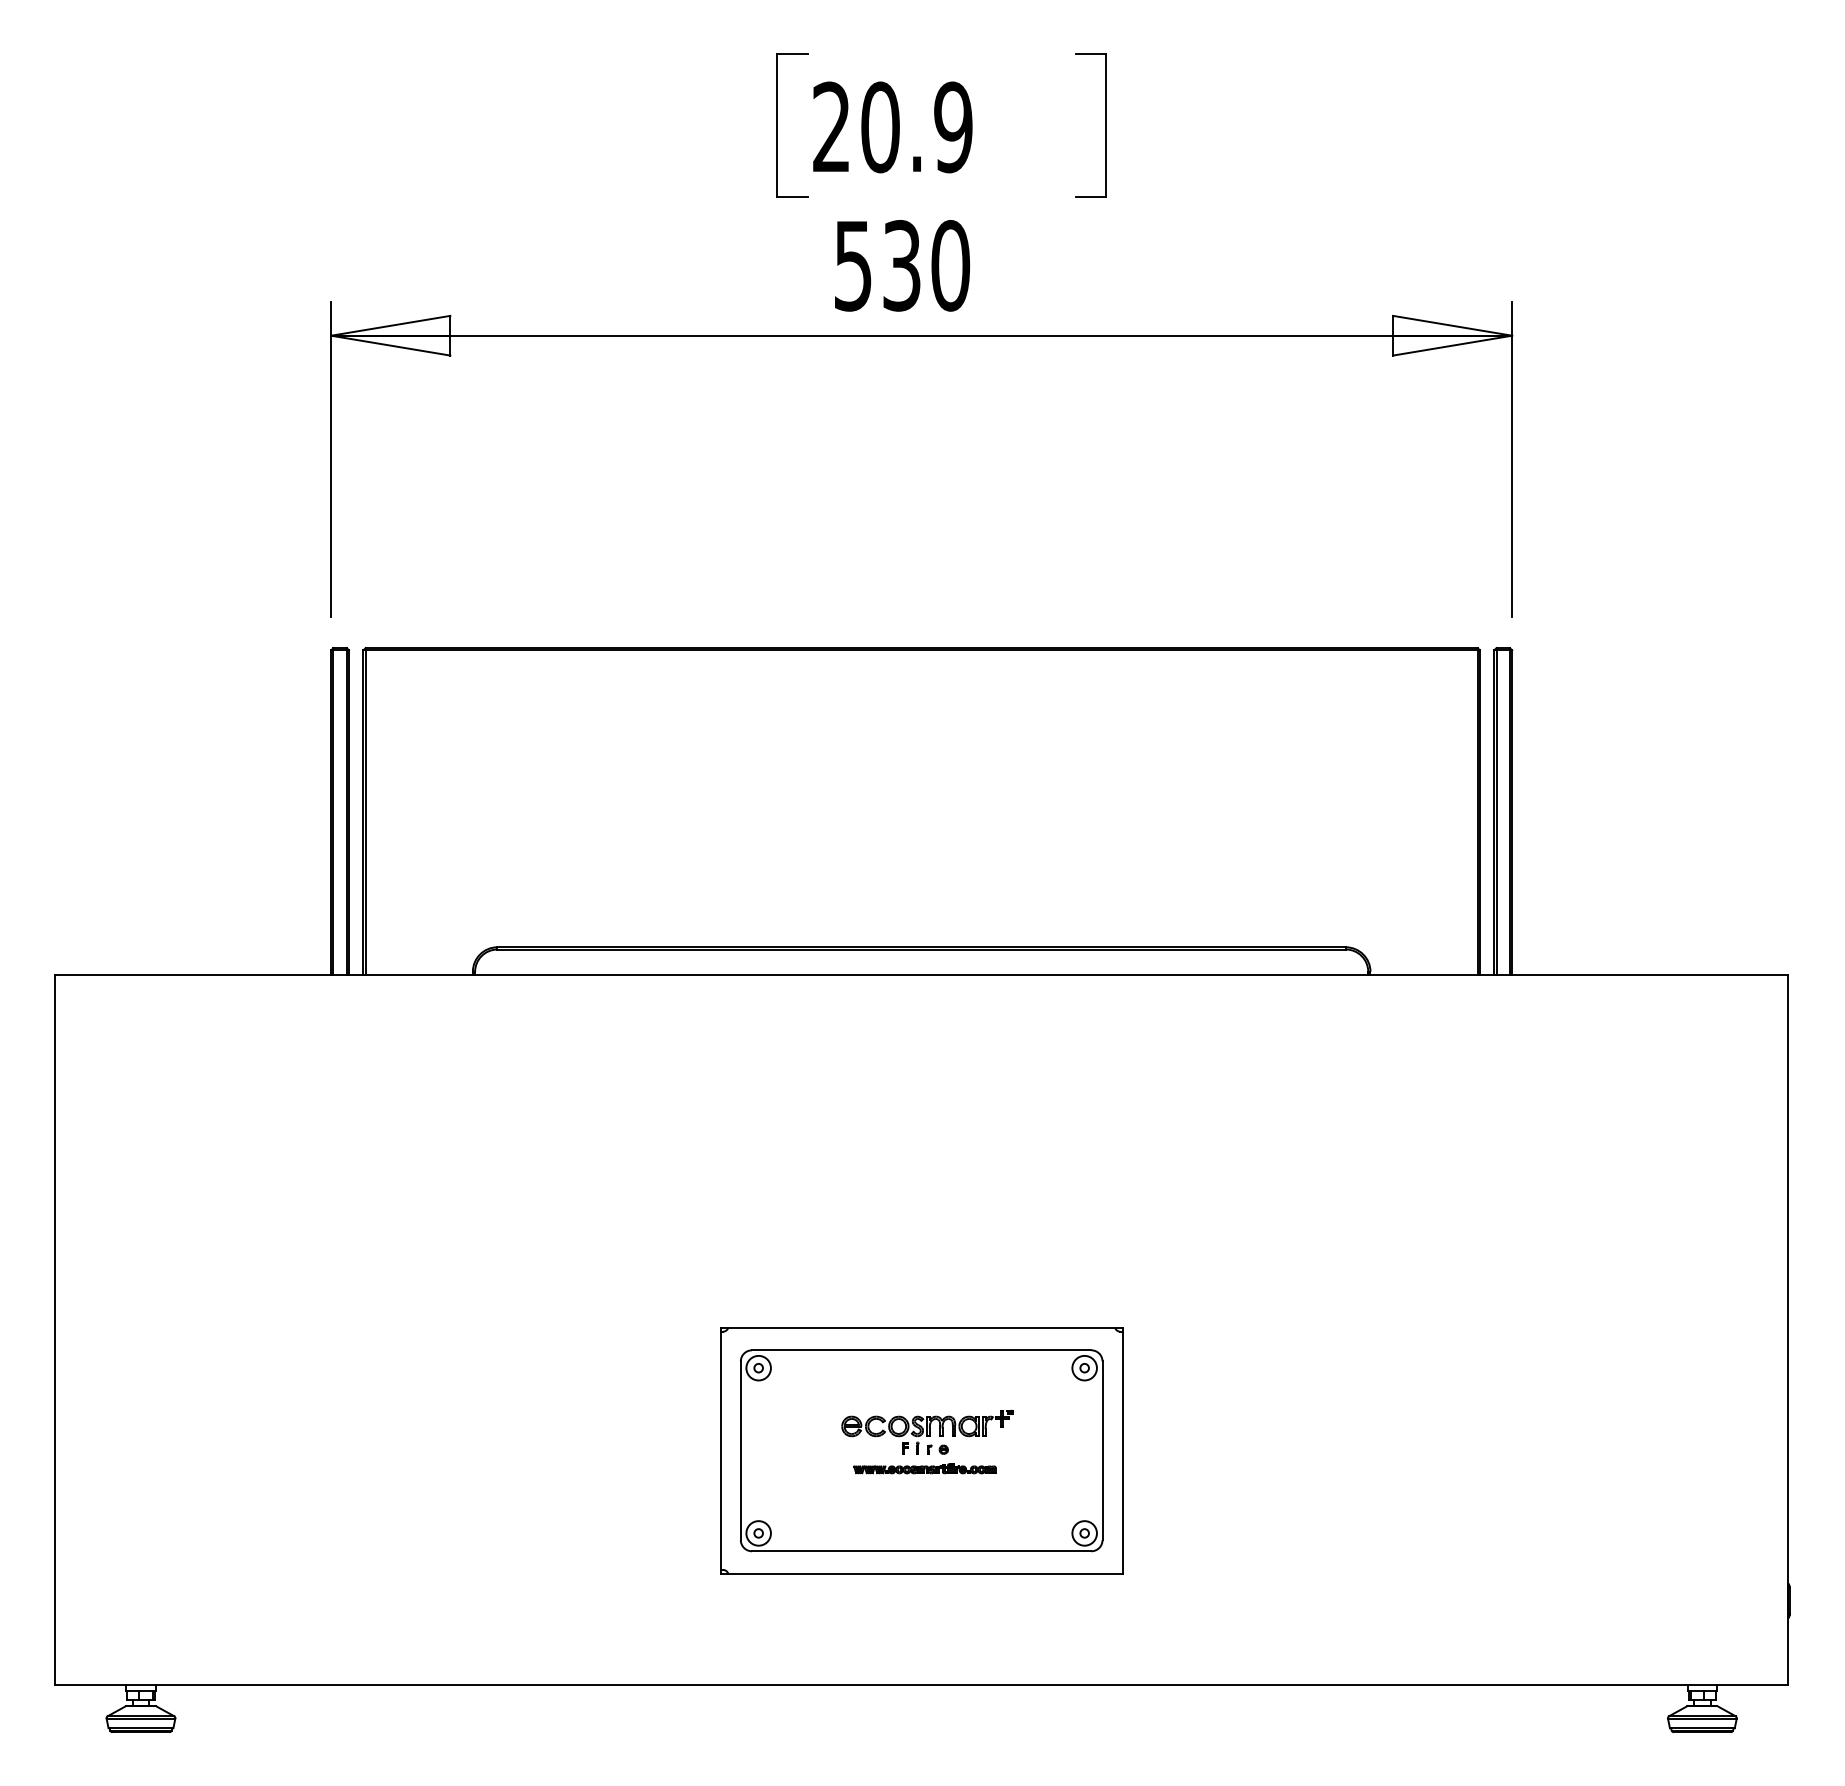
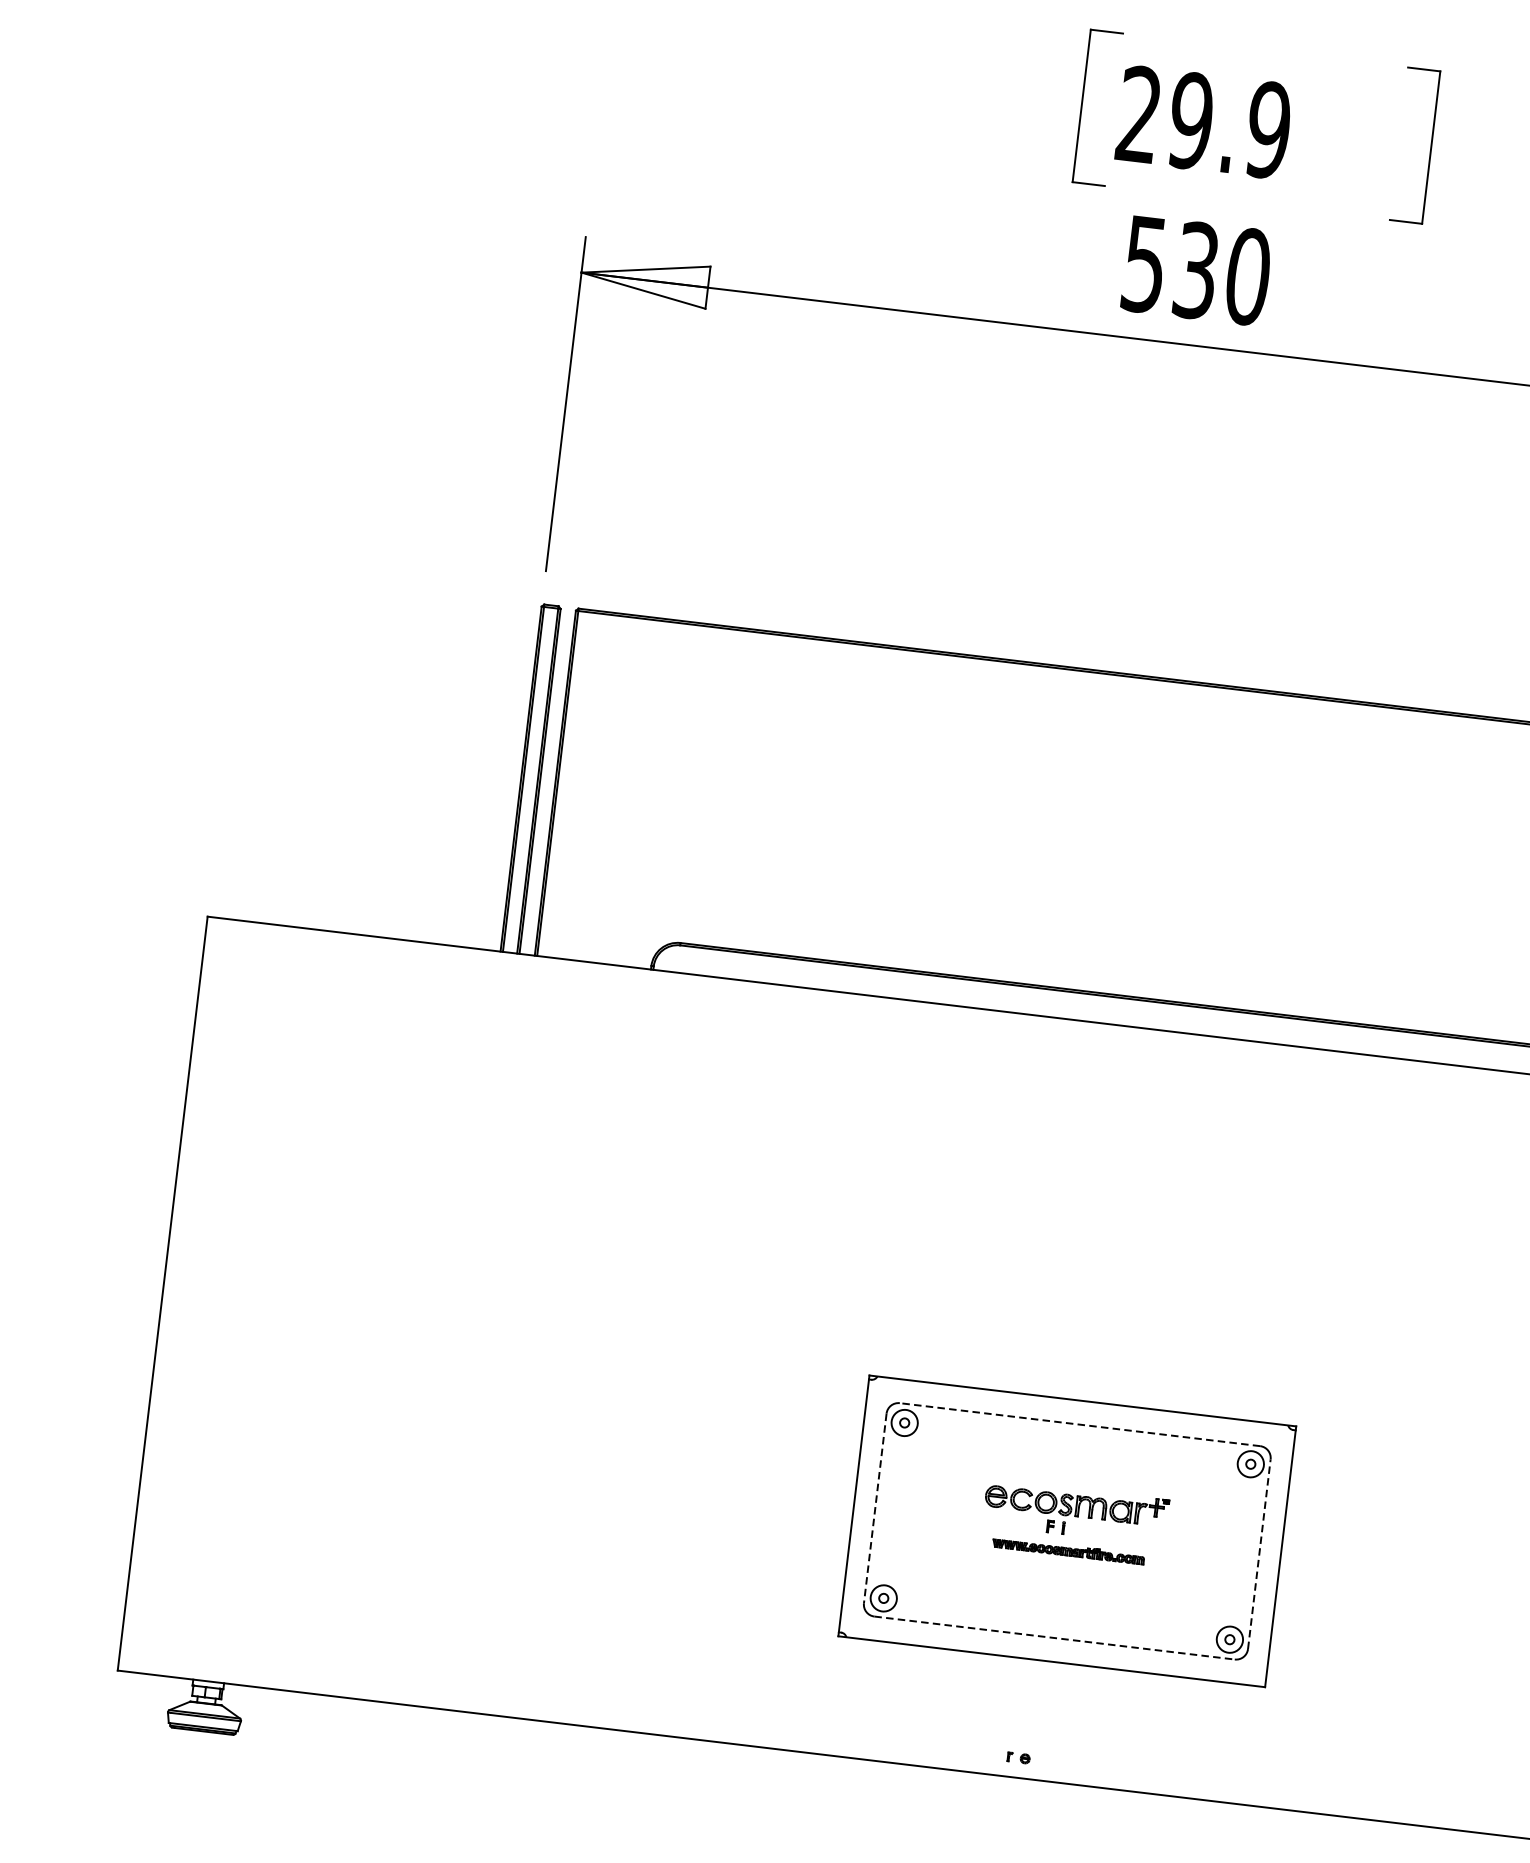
text: (880, 127) -> (1191, 121), 20.9 -> 29.9
line: (921, 1350) -> (1079, 1424), solid -> dashed
part: (937, 1449) -> (1018, 1757), moved
line: (1102, 1450) -> (1259, 1553), solid -> dashed
line: (740, 1451) -> (874, 1509), solid -> dashed
line: (921, 1551) -> (1054, 1638), solid -> dashed

